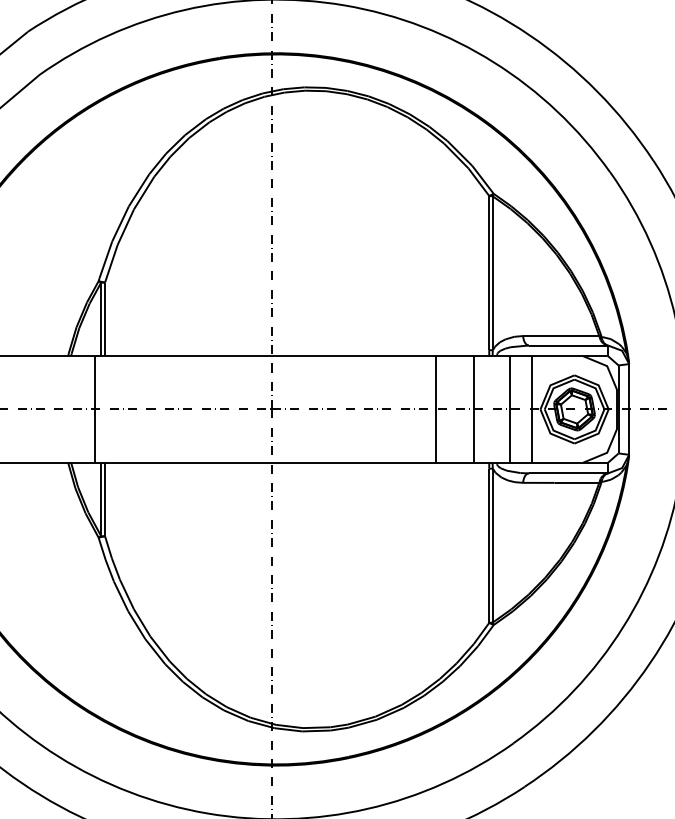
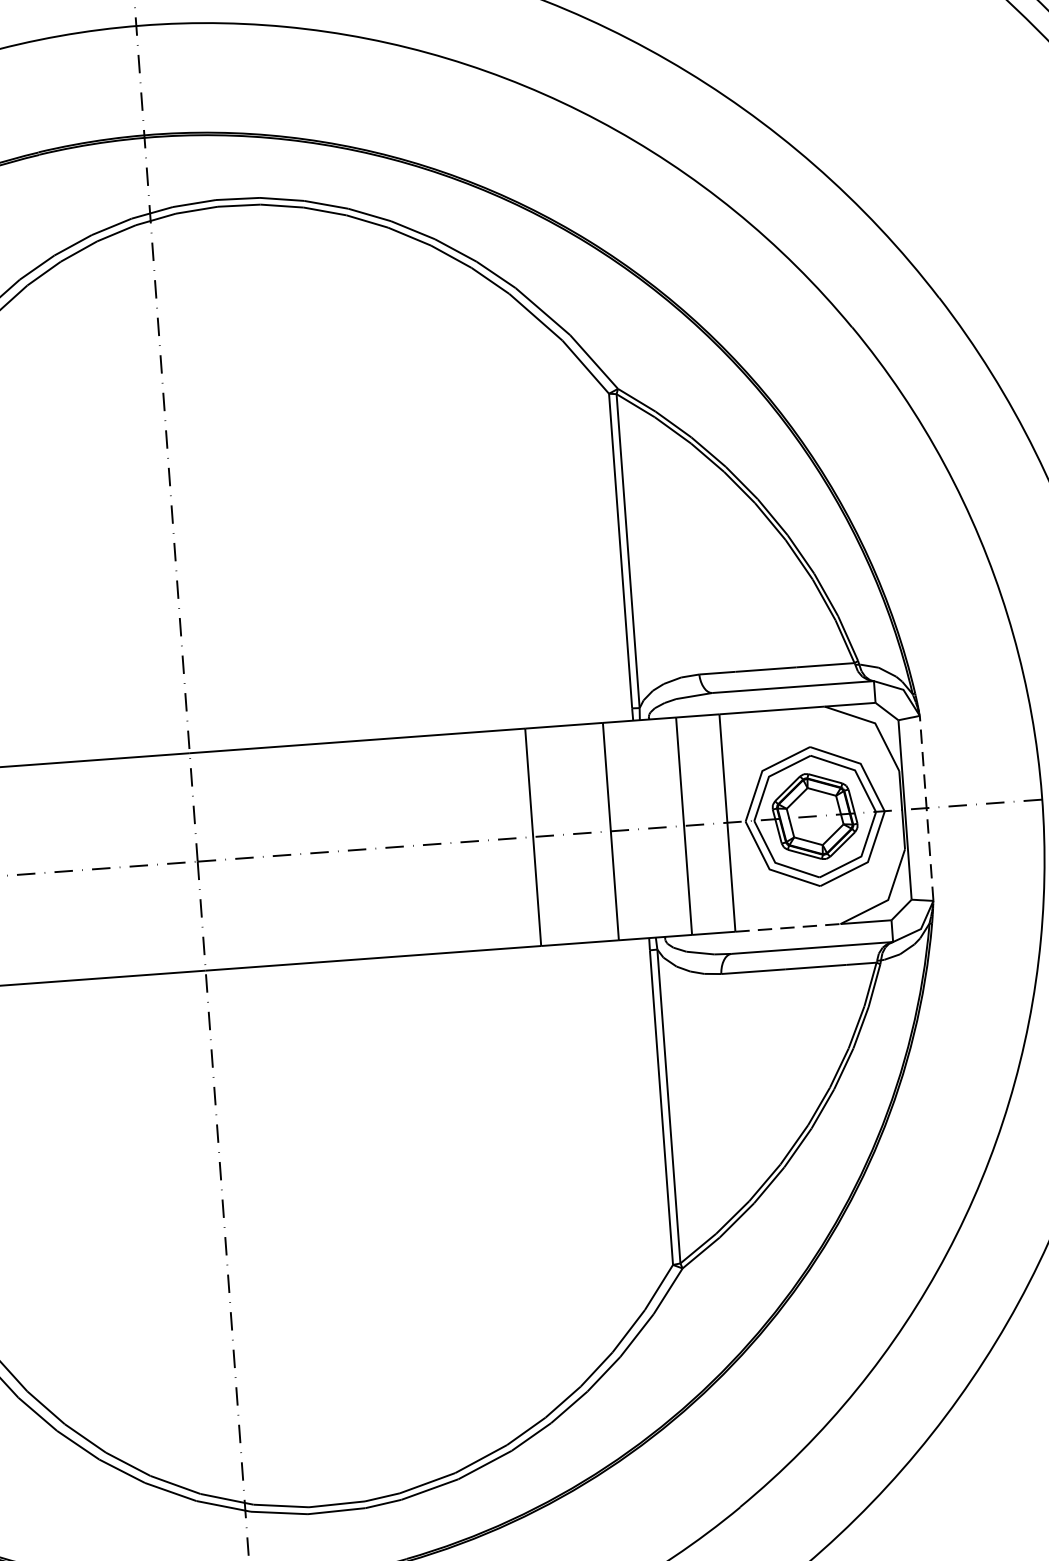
line: (629, 408) -> (927, 806), solid -> dashed
line: (557, 462) -> (788, 927), solid -> dashed

